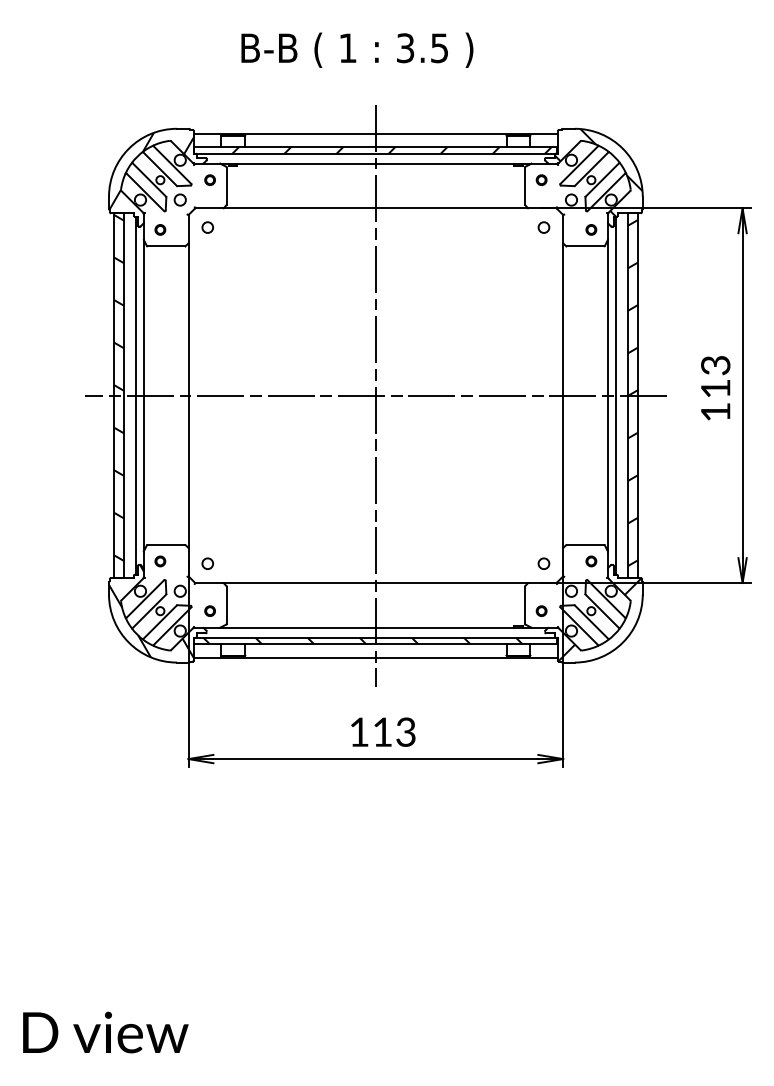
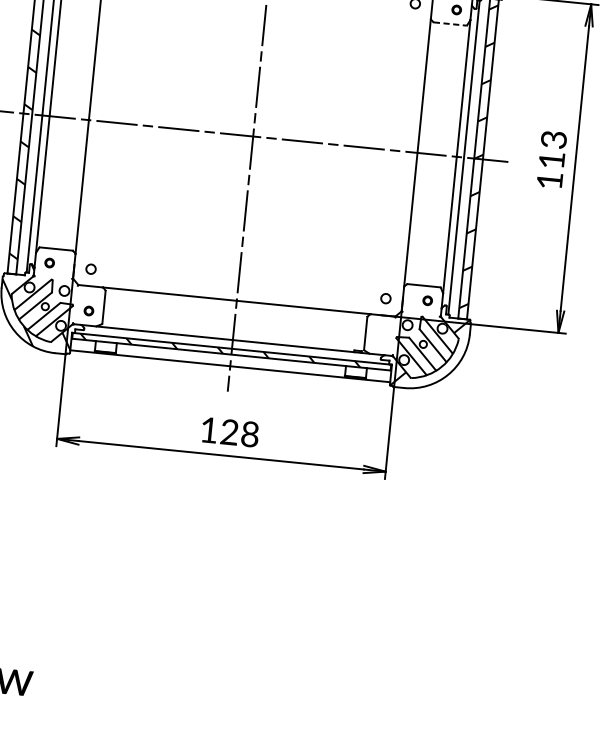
line: (585, 246) -> (450, 24), solid -> dashed
part: (541, 610) -> (379, 339), removed
text: (394, 731) -> (240, 432), 113 -> 128

